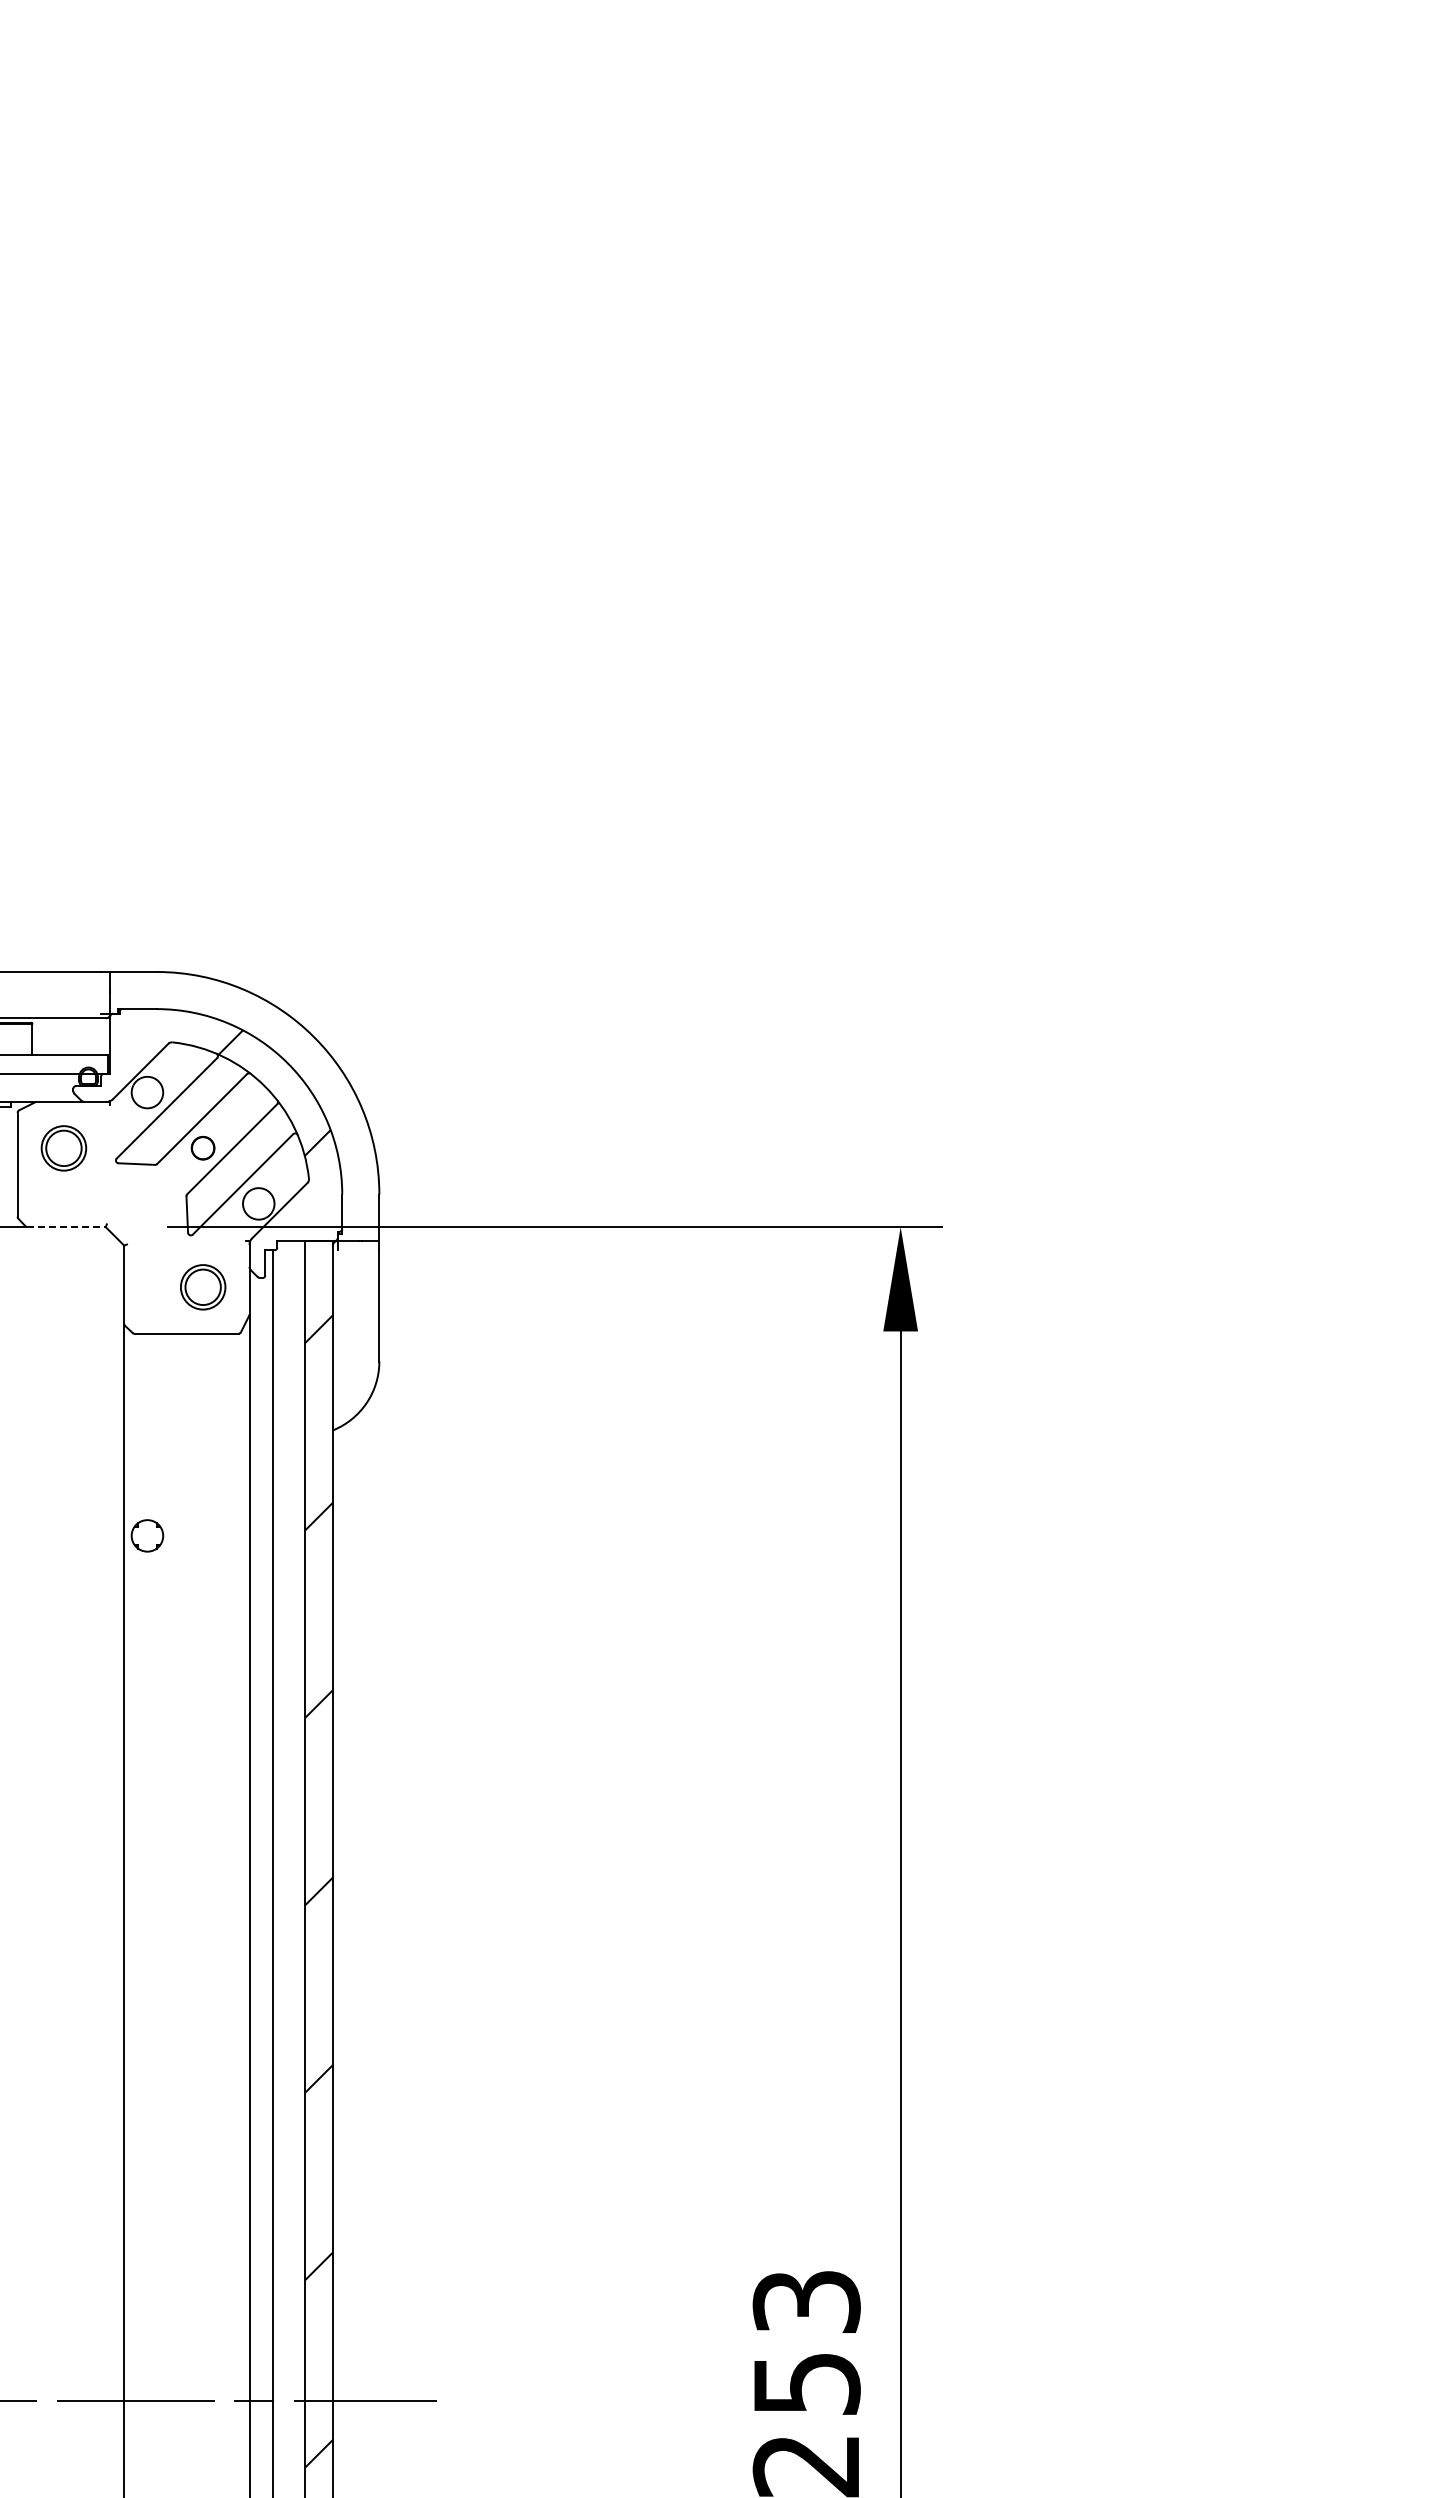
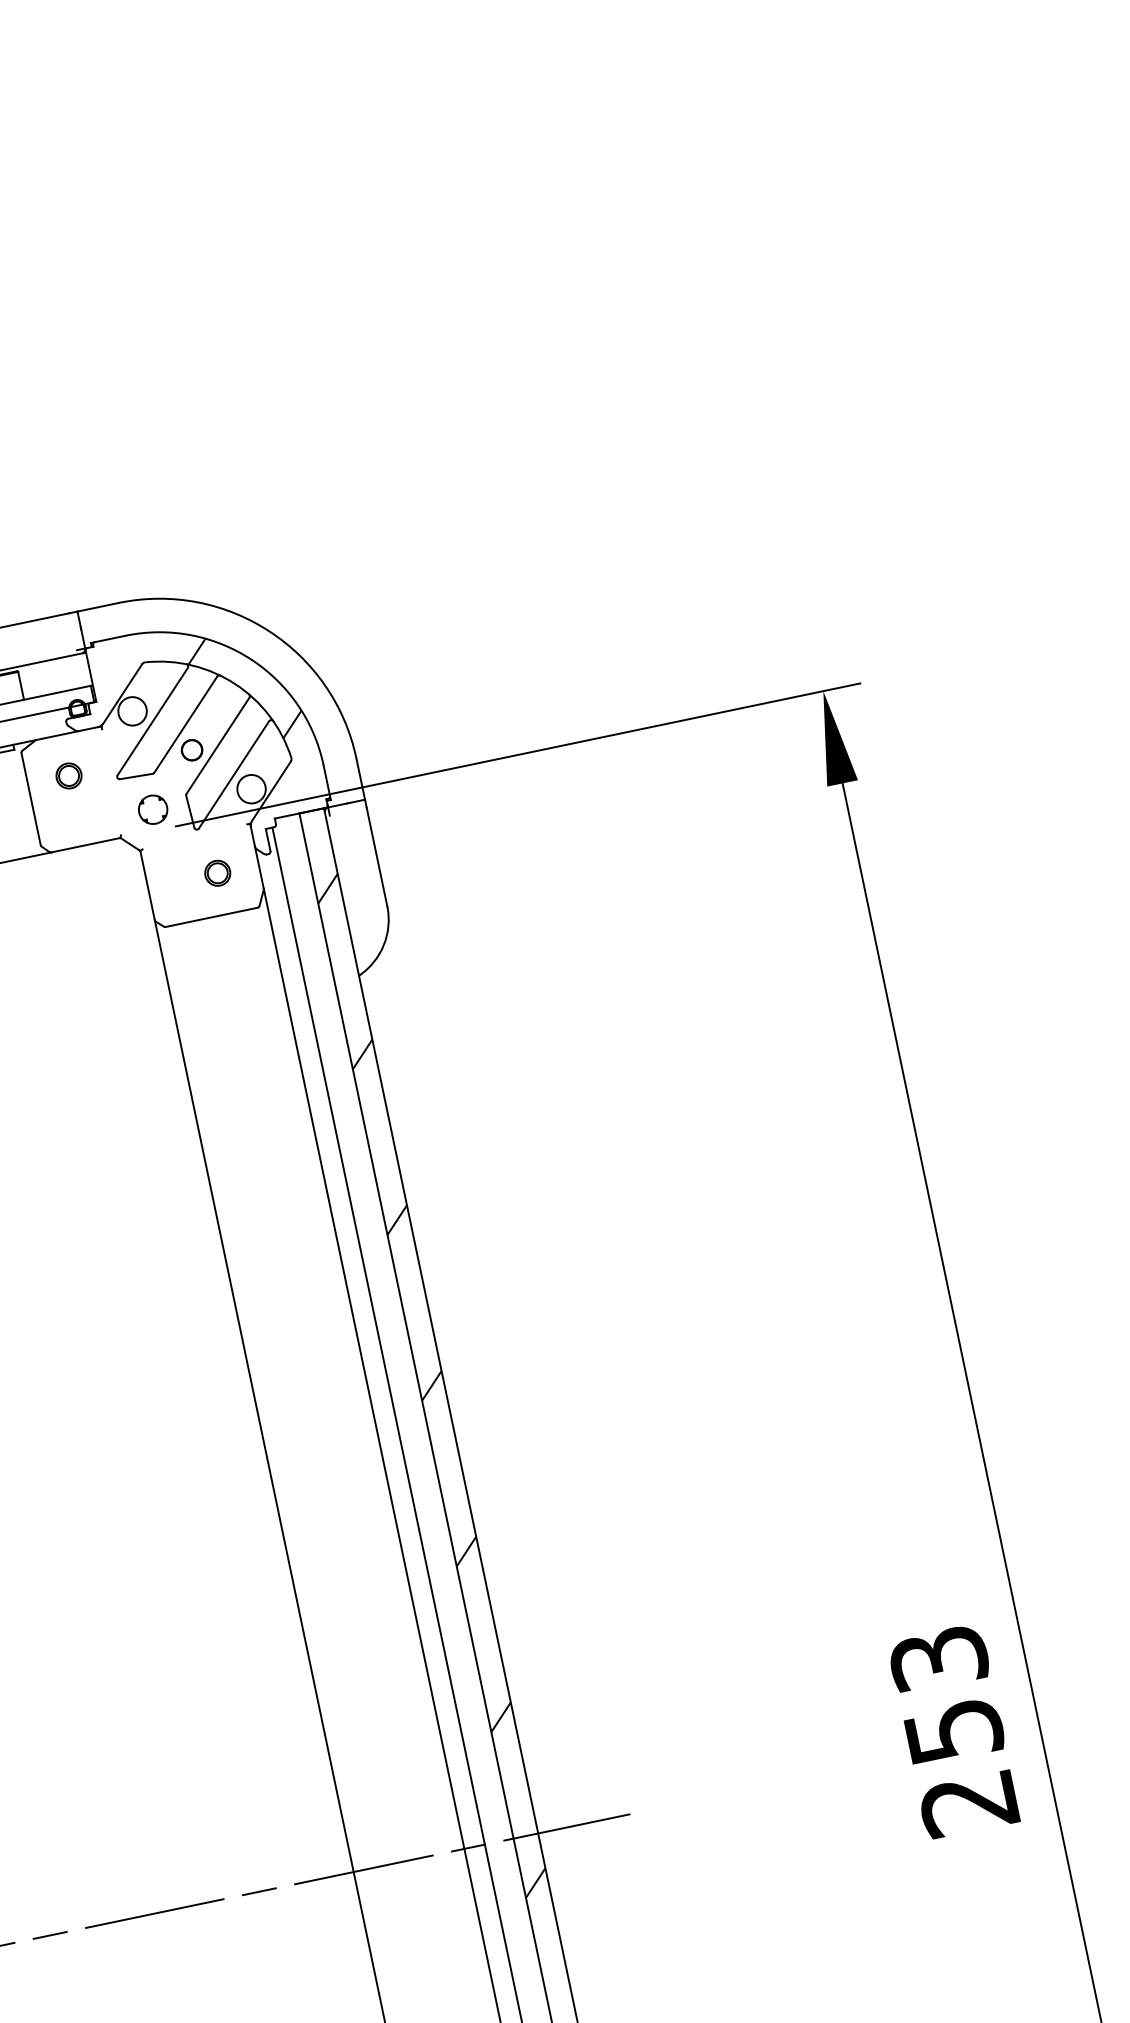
part: (63, 1147) -> (68, 775), size x0.62
line: (67, 1227) -> (86, 845), dashed -> solid
part: (202, 1287) -> (217, 873), size x0.62
part: (147, 1535) -> (153, 809), moved

